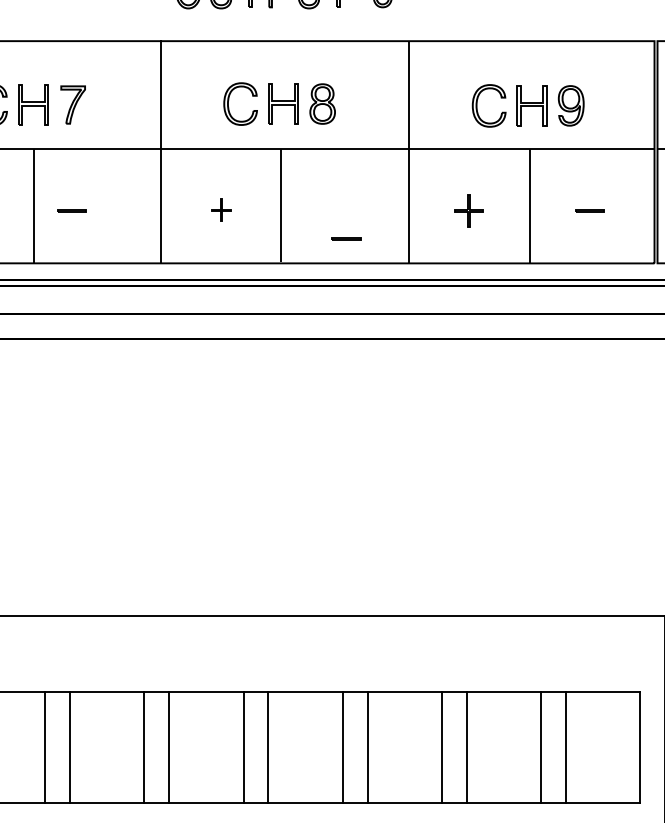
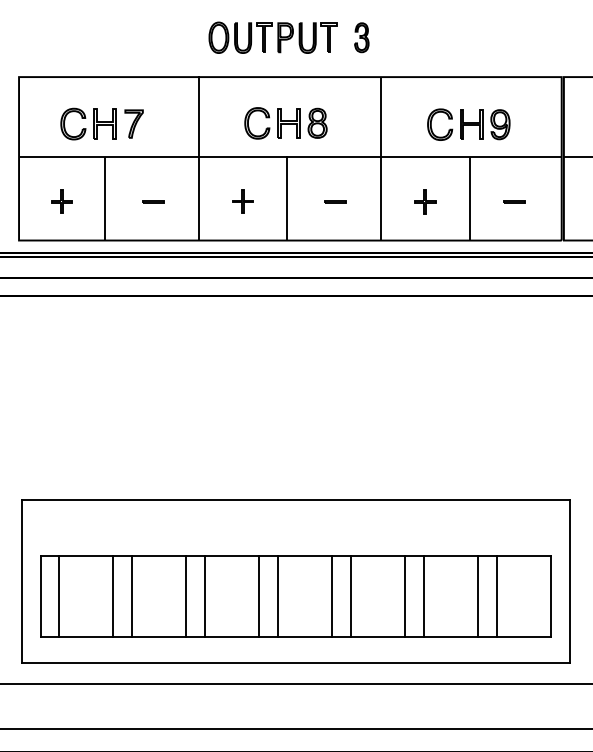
line: (72, 210) -> (153, 201), moved
part: (220, 210) -> (242, 201), size x1.43
line: (346, 238) -> (335, 201), moved

